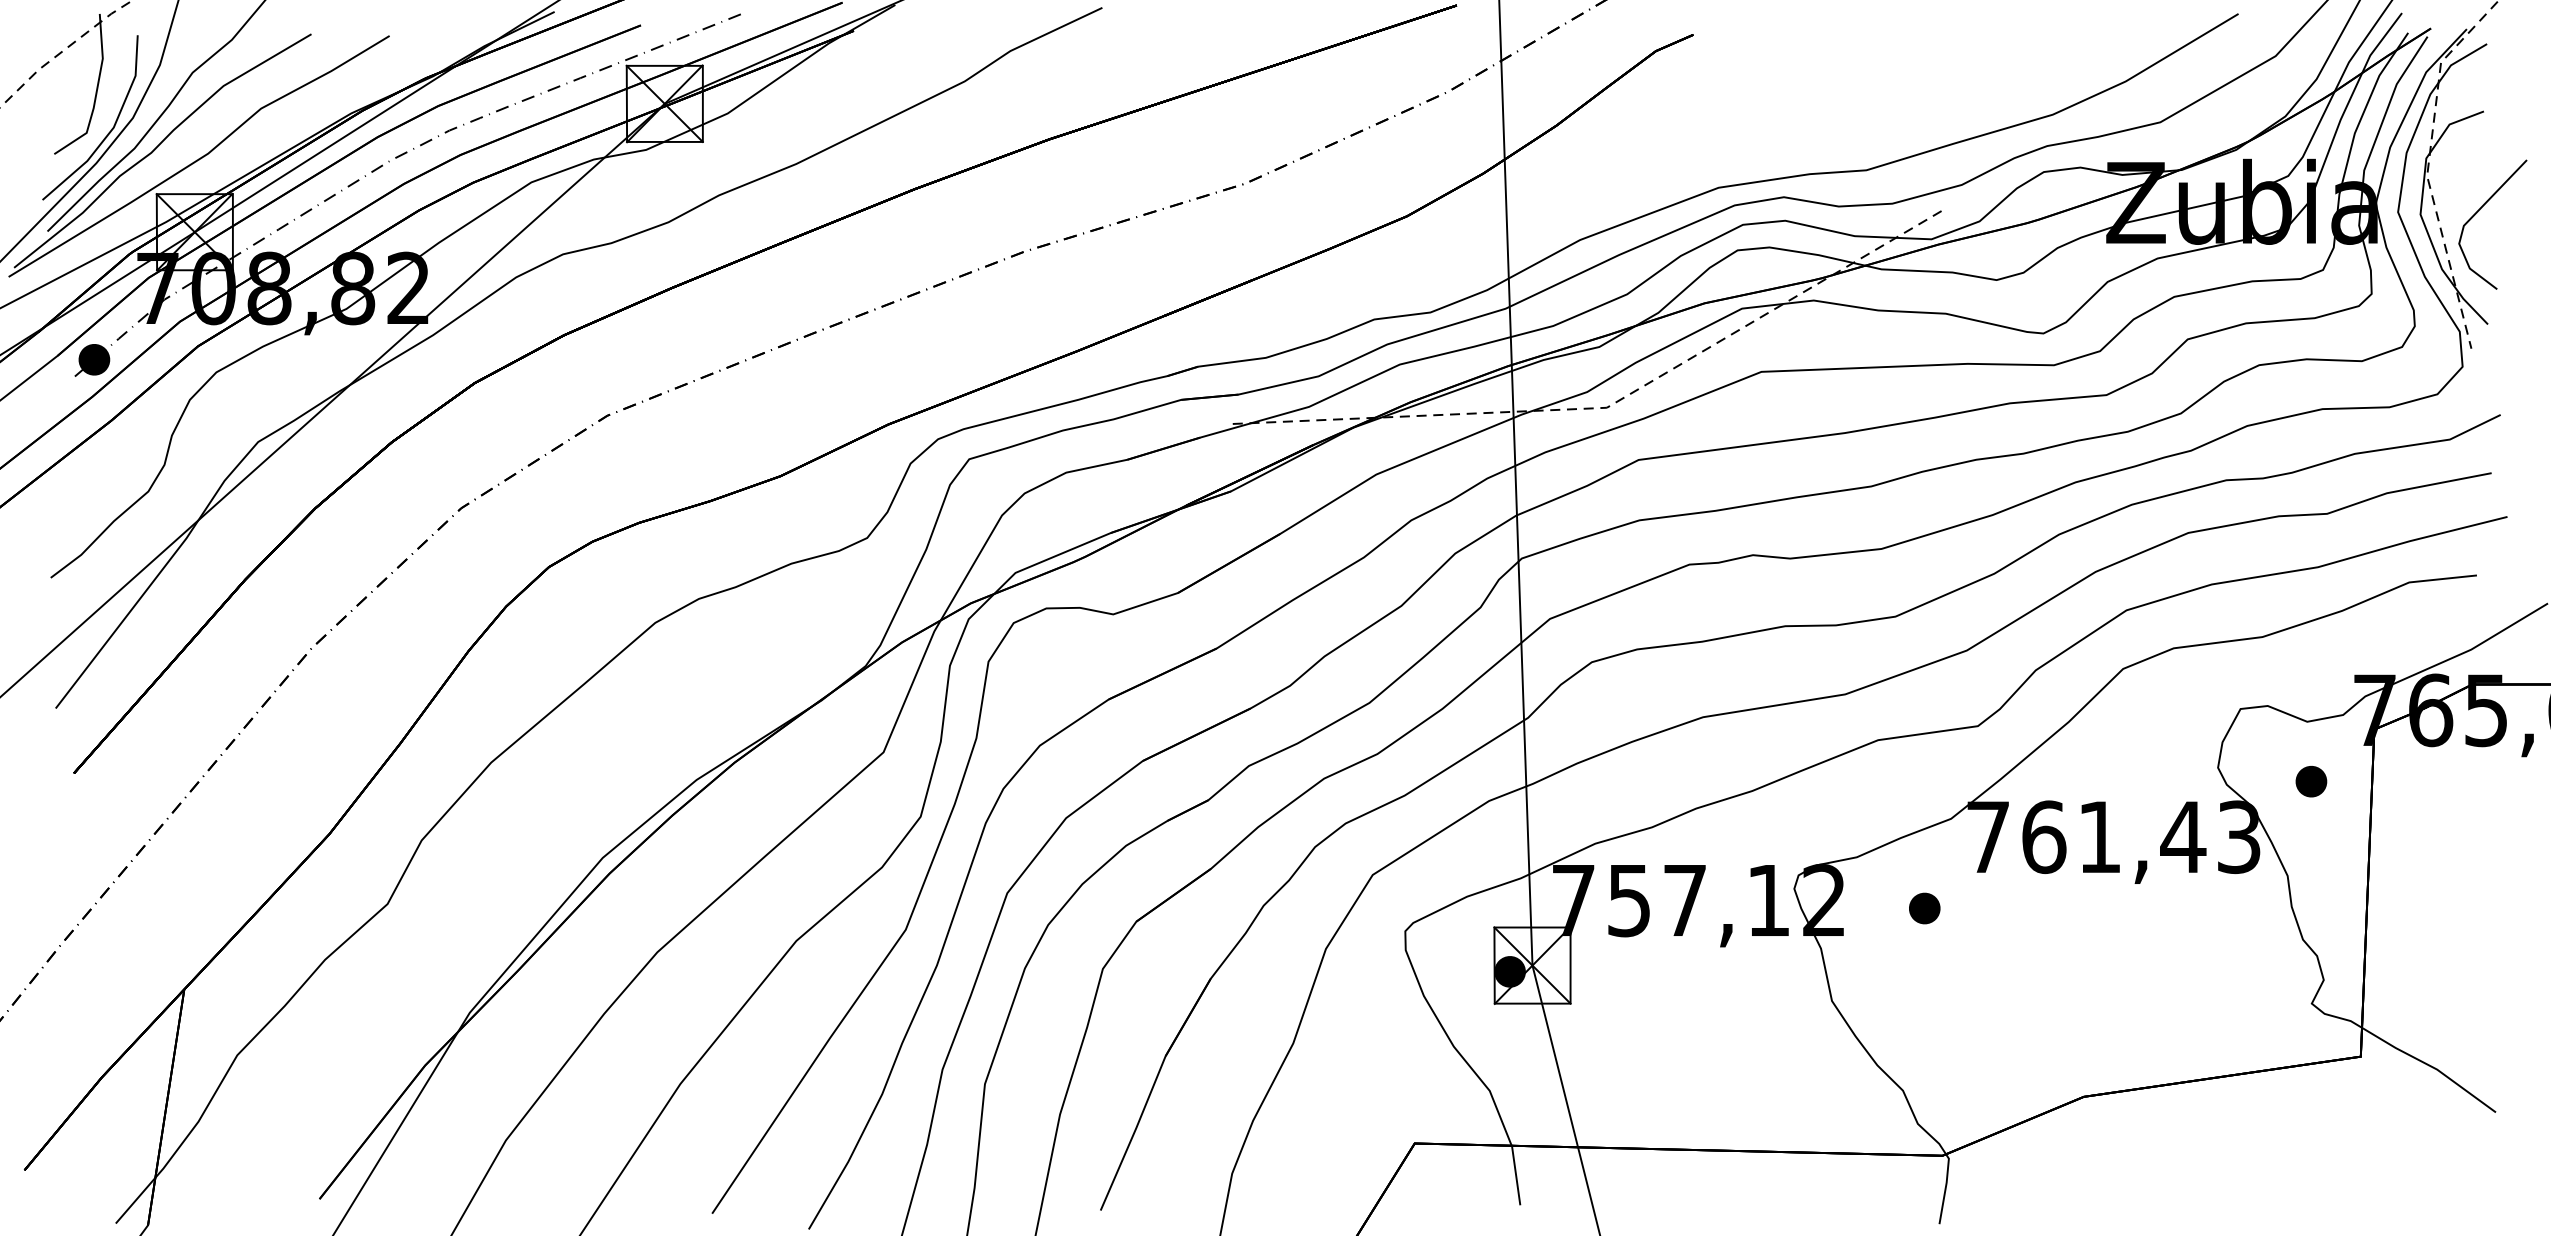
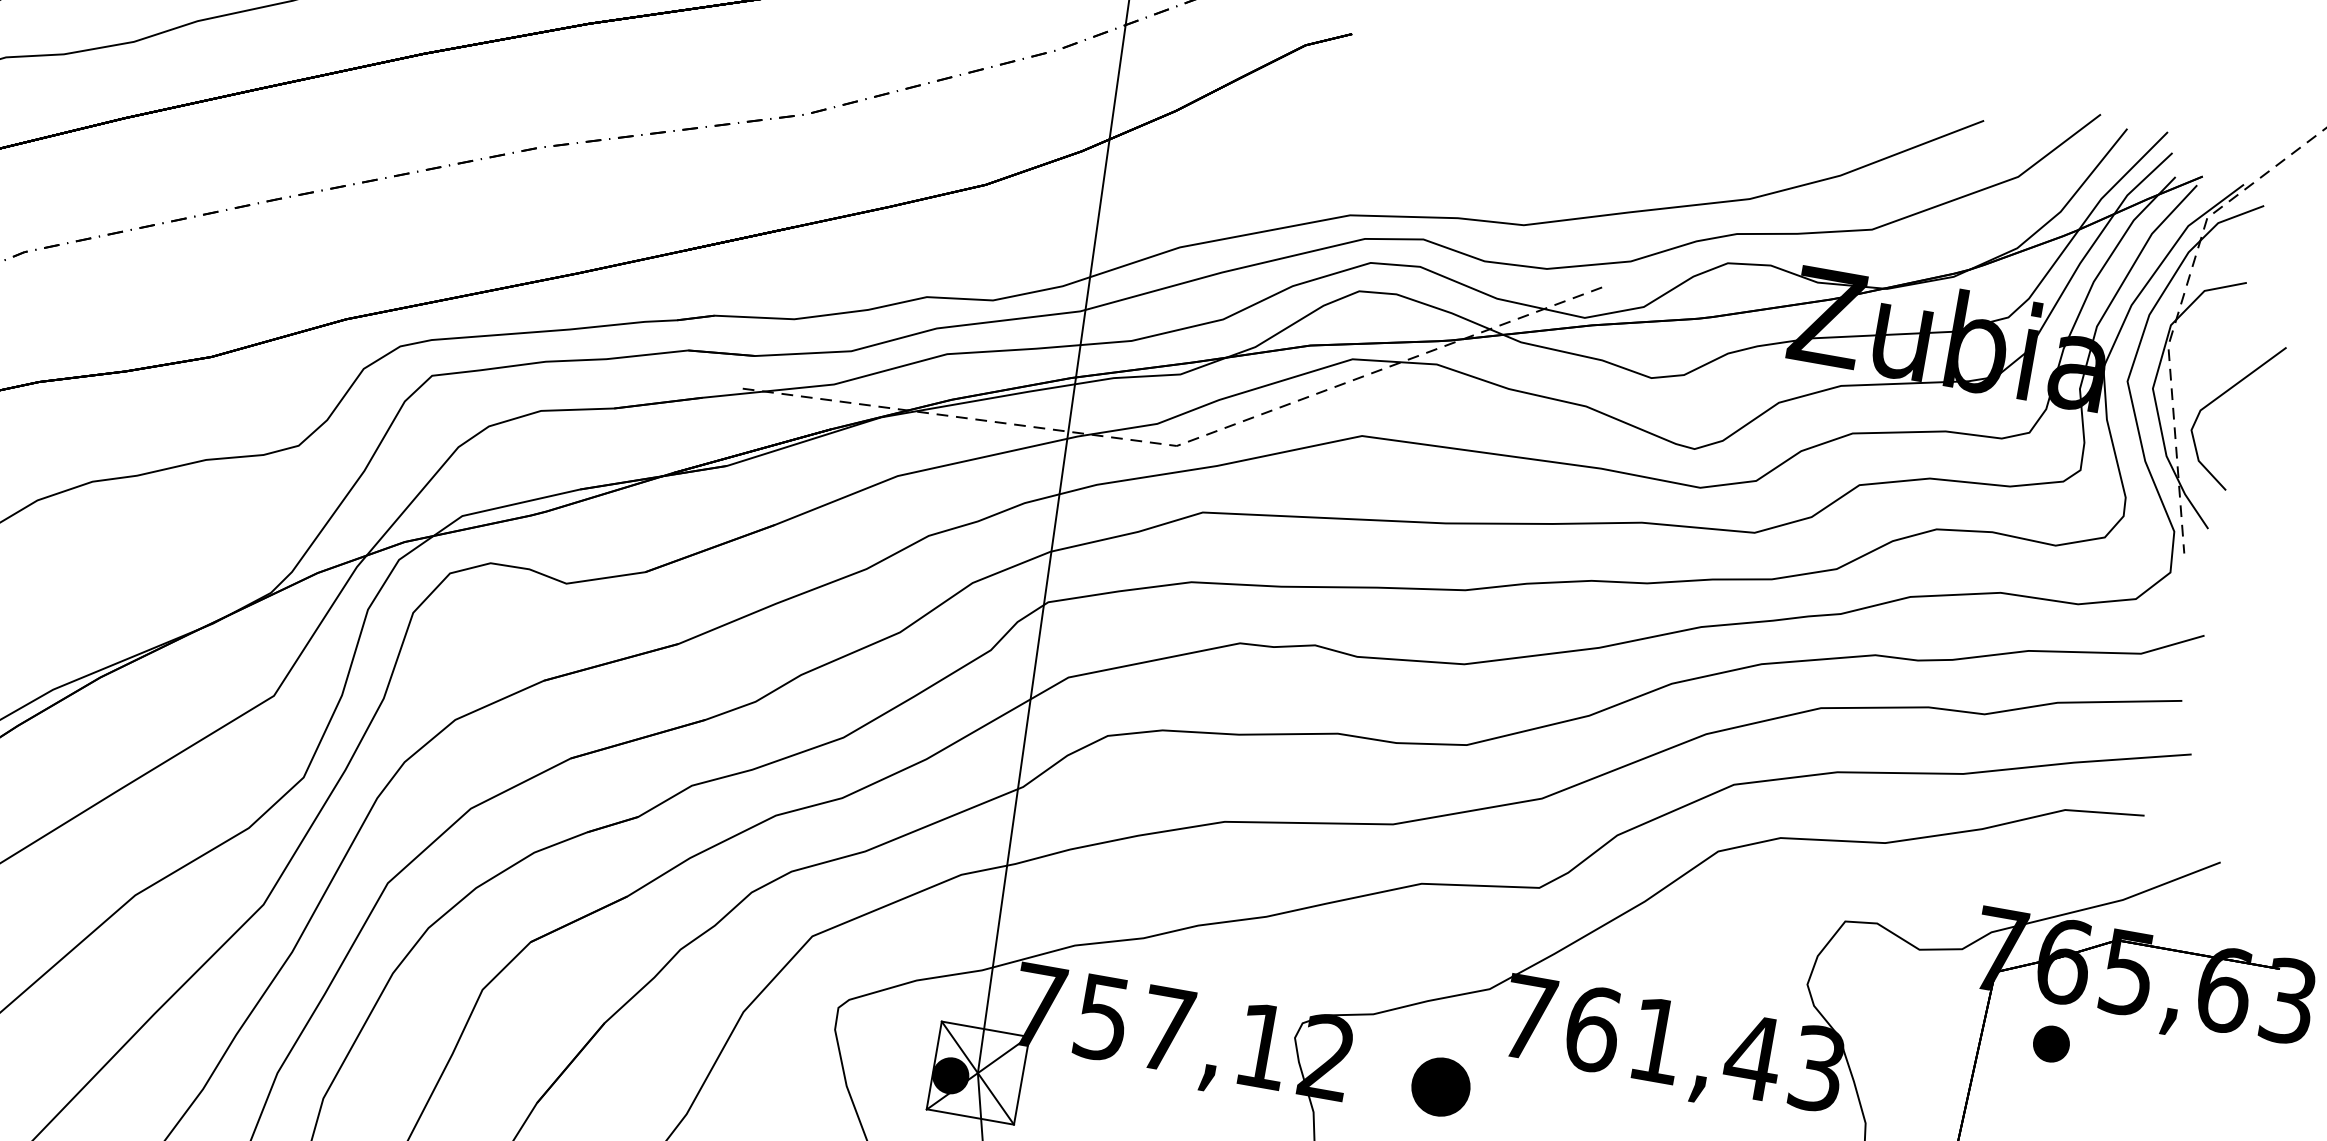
part: (2311, 781) -> (2051, 1043), moved
part: (1924, 908) -> (1440, 1087), size x1.6

